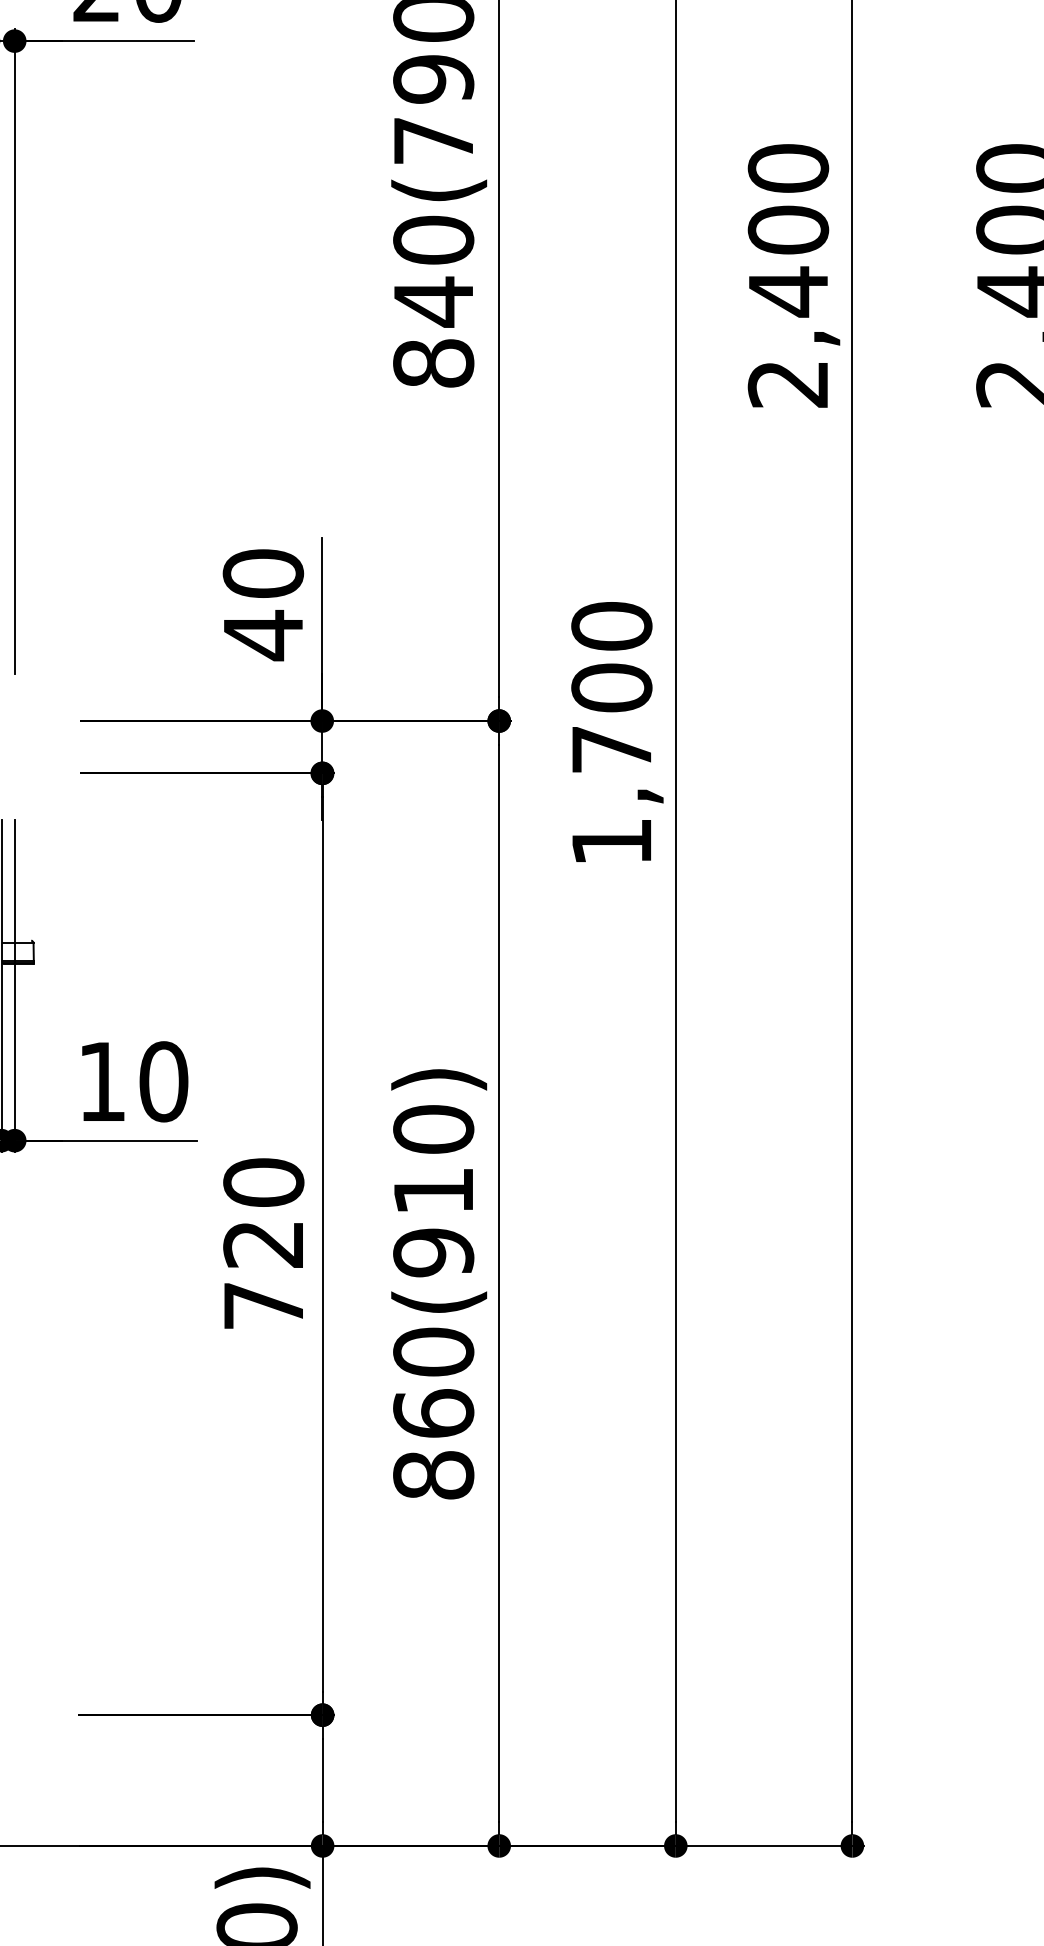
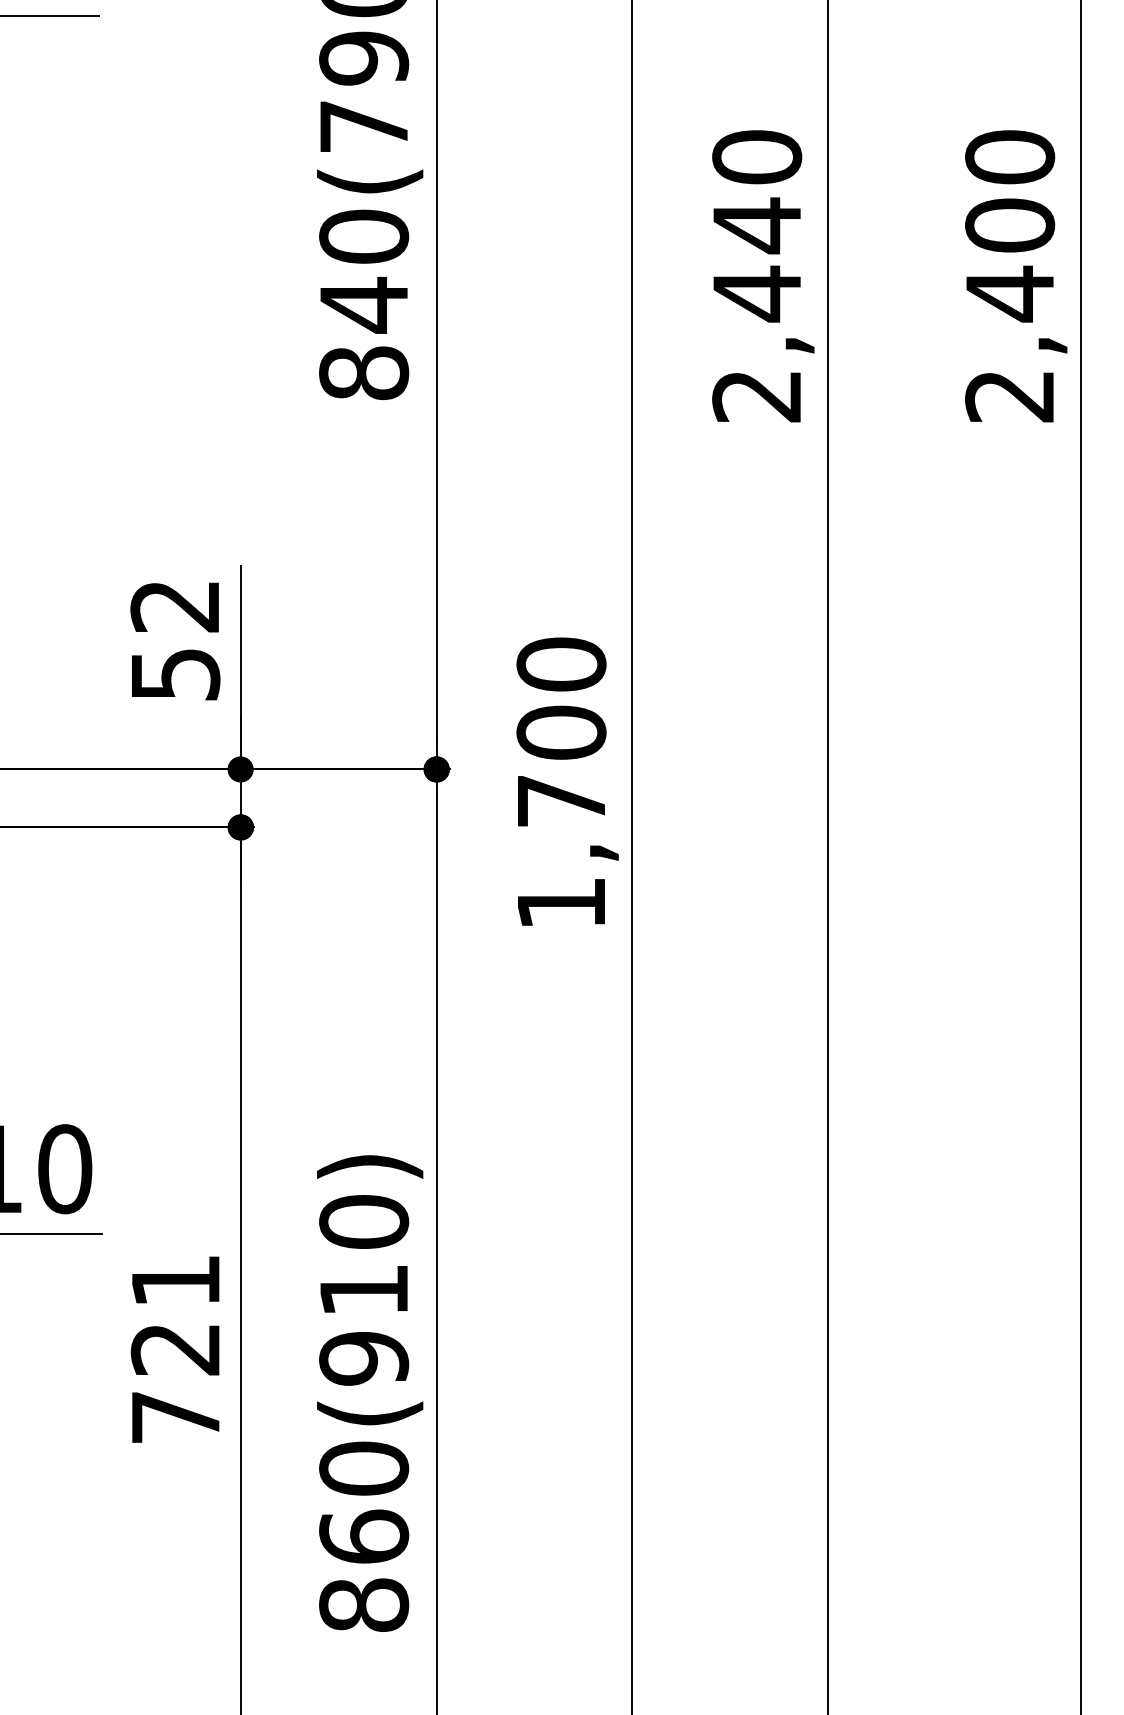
text: (788, 230) -> (757, 225), 2,400 -> 2,440
text: (263, 605) -> (175, 641), 40 -> 52
text: (263, 1182) -> (175, 1280), 720 -> 721

